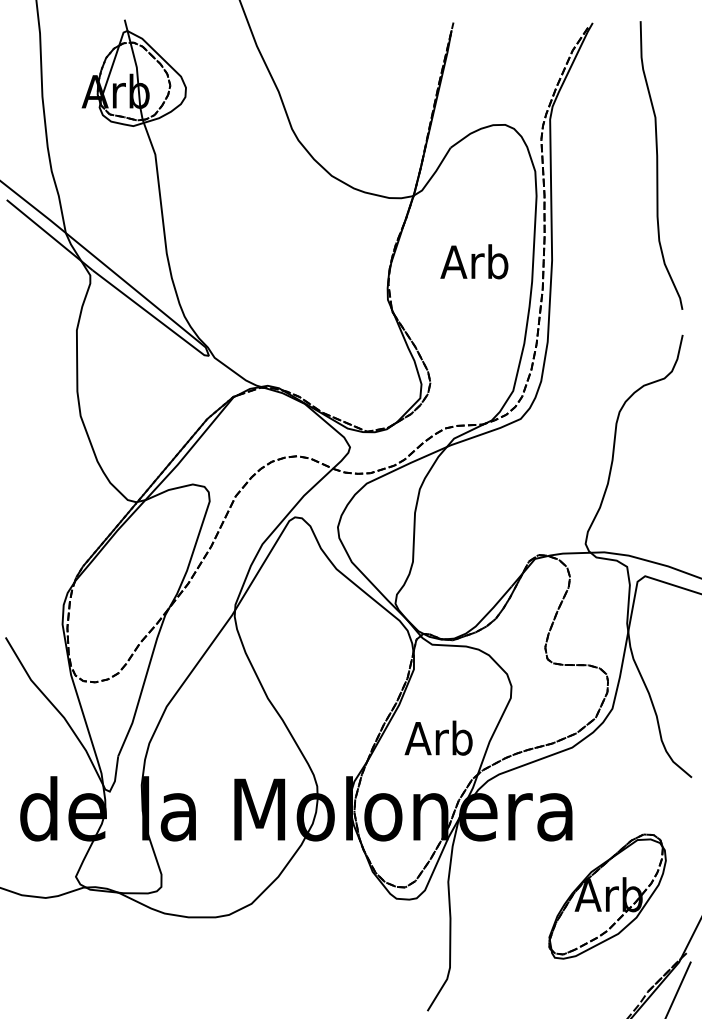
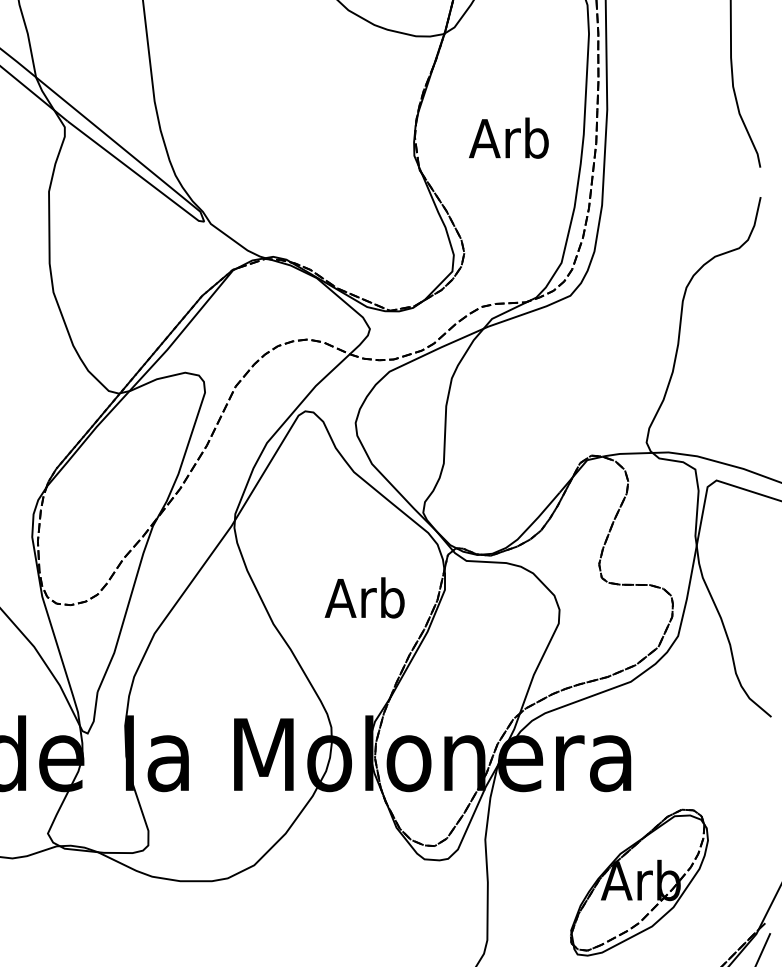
text: (474, 261) -> (509, 137), moved
text: (438, 737) -> (364, 597), moved
part: (607, 896) -> (639, 882), moved

